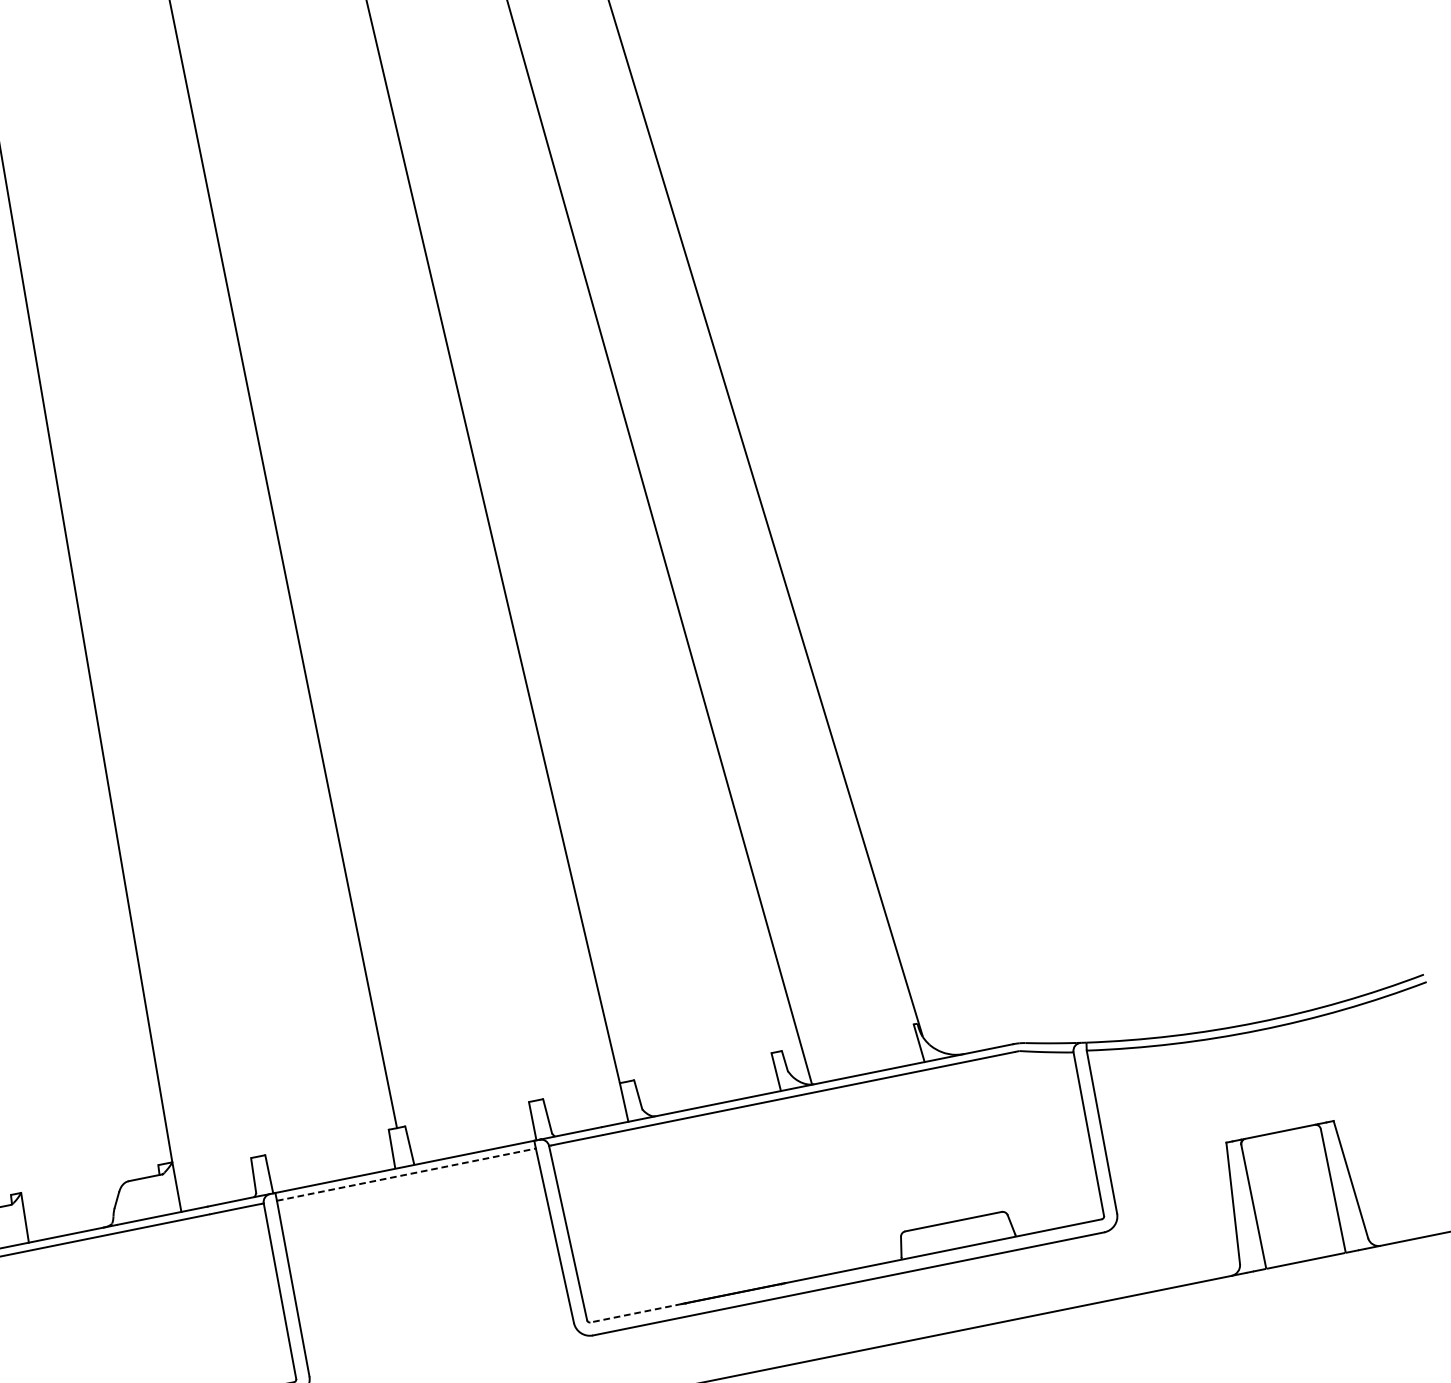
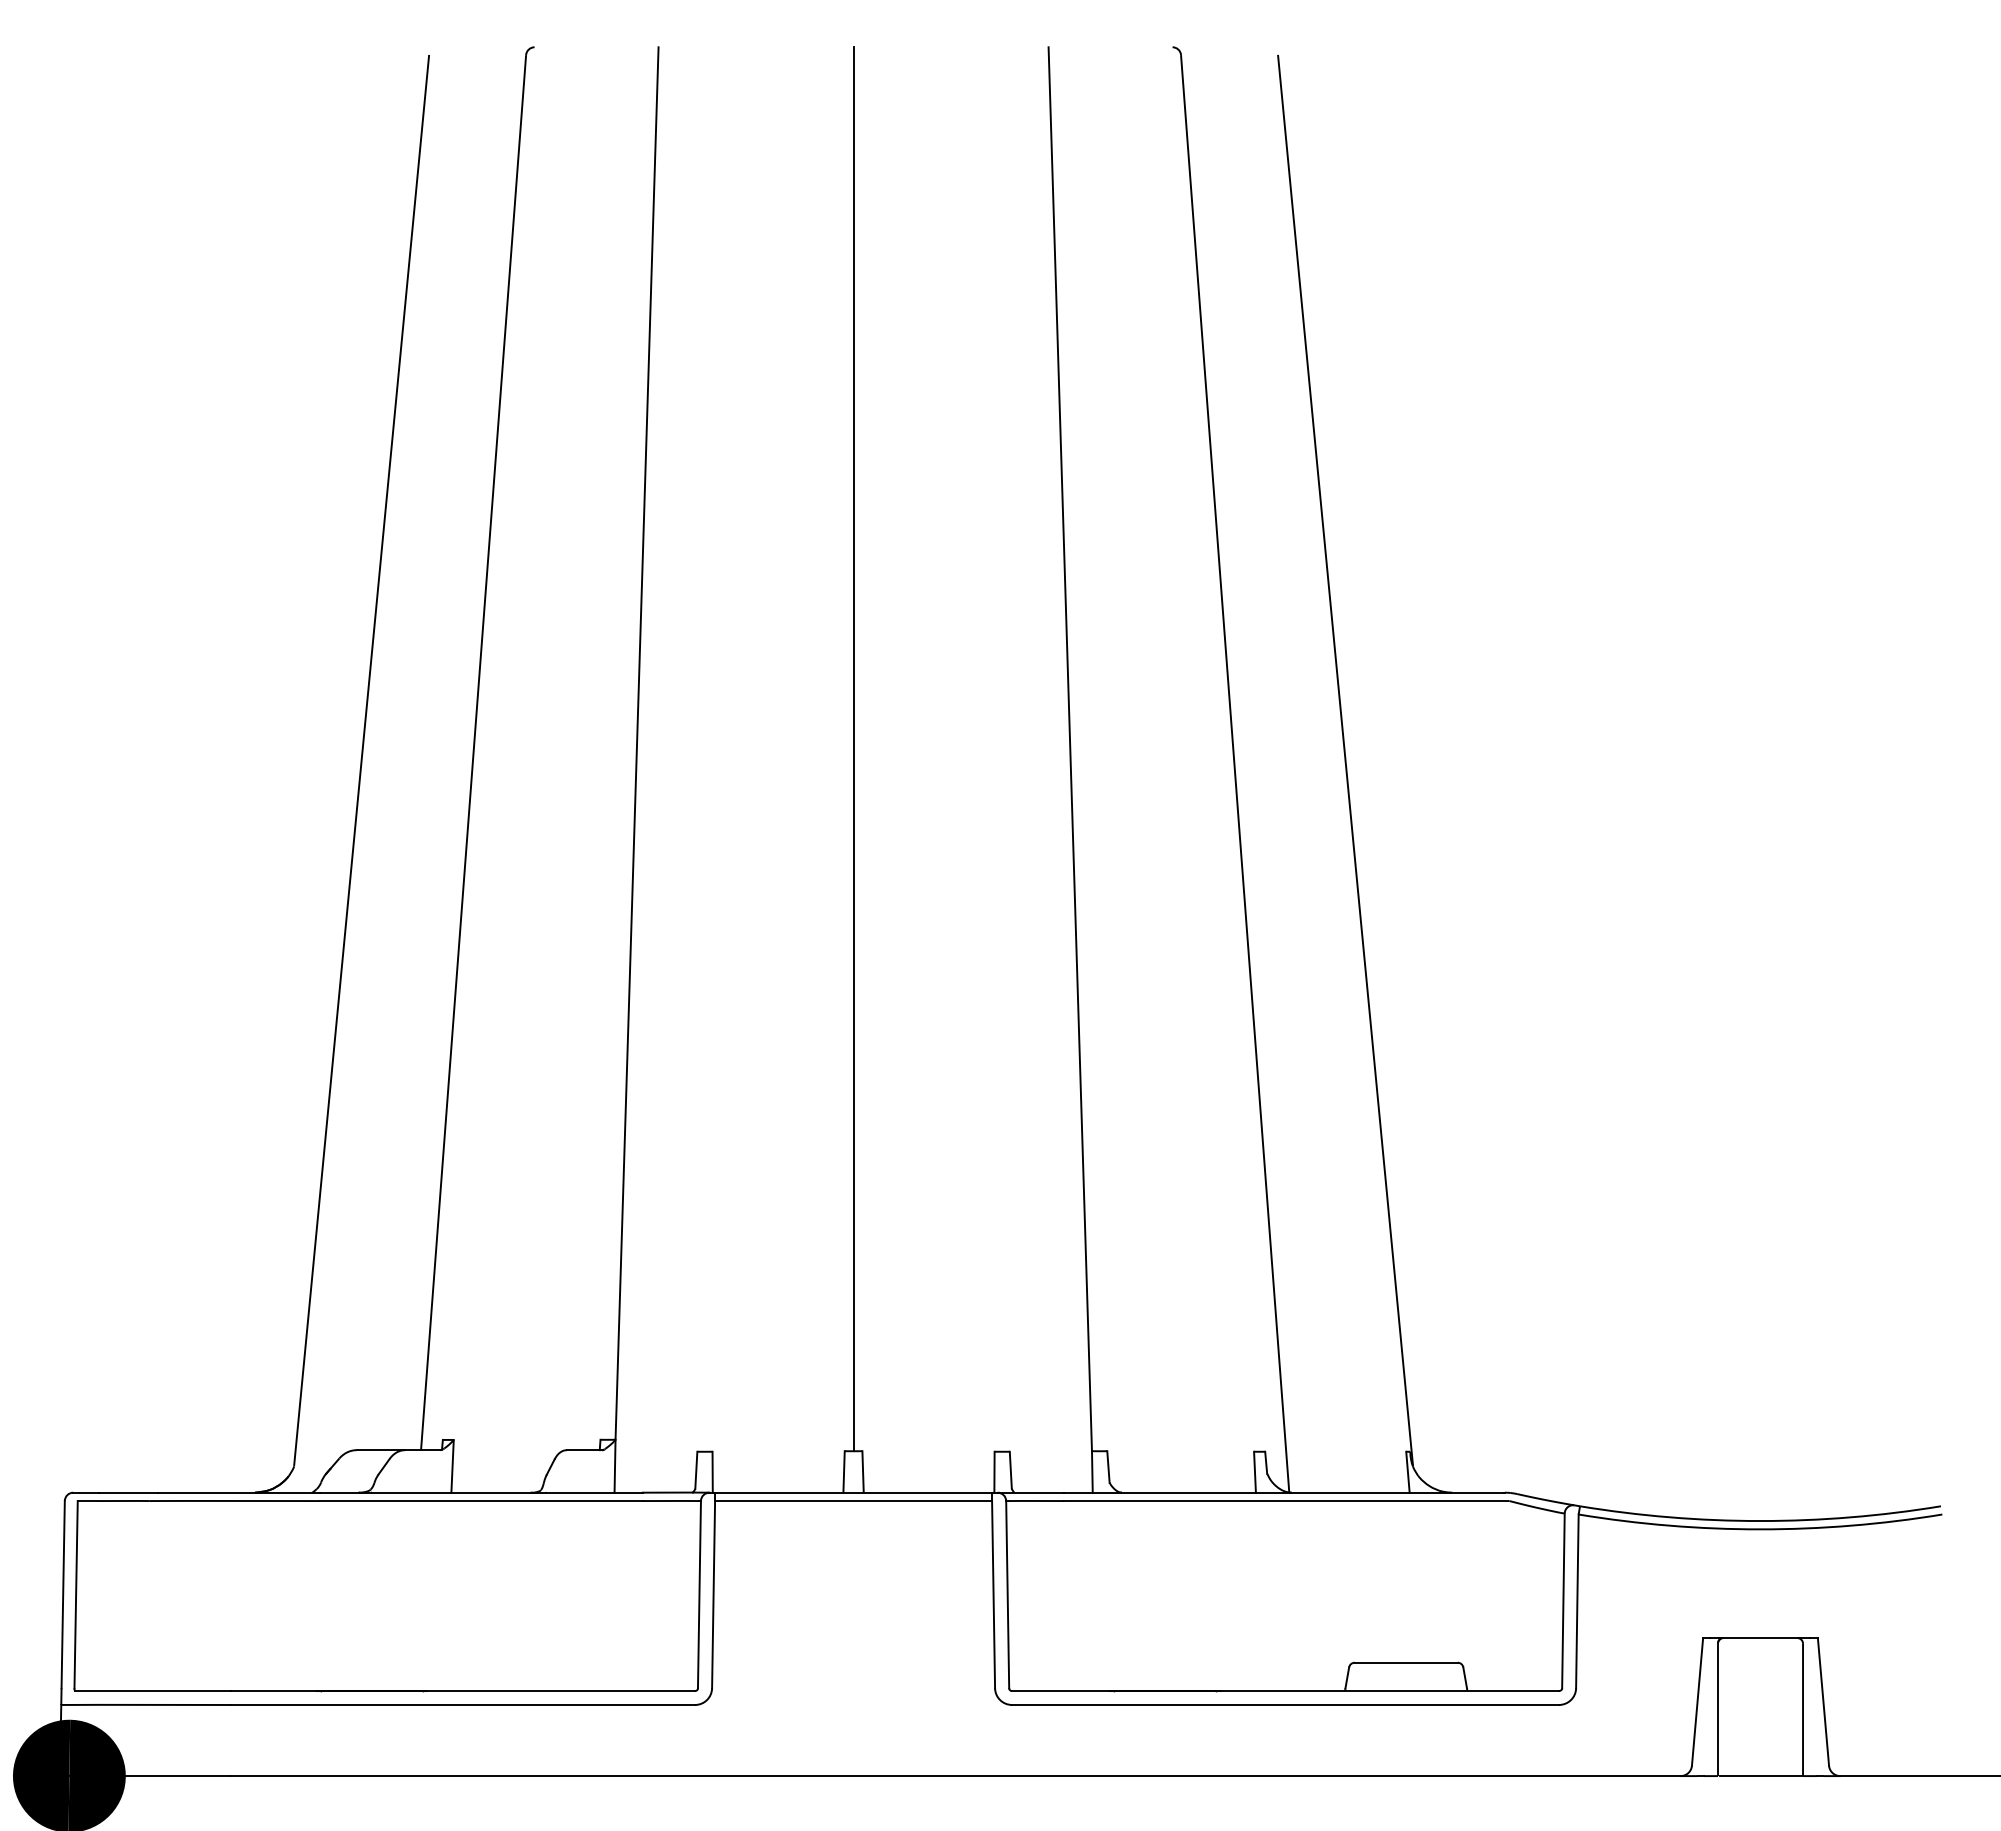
line: (407, 1174) -> (854, 1501), dashed -> solid
line: (636, 1313) -> (1061, 1691), dashed -> solid

